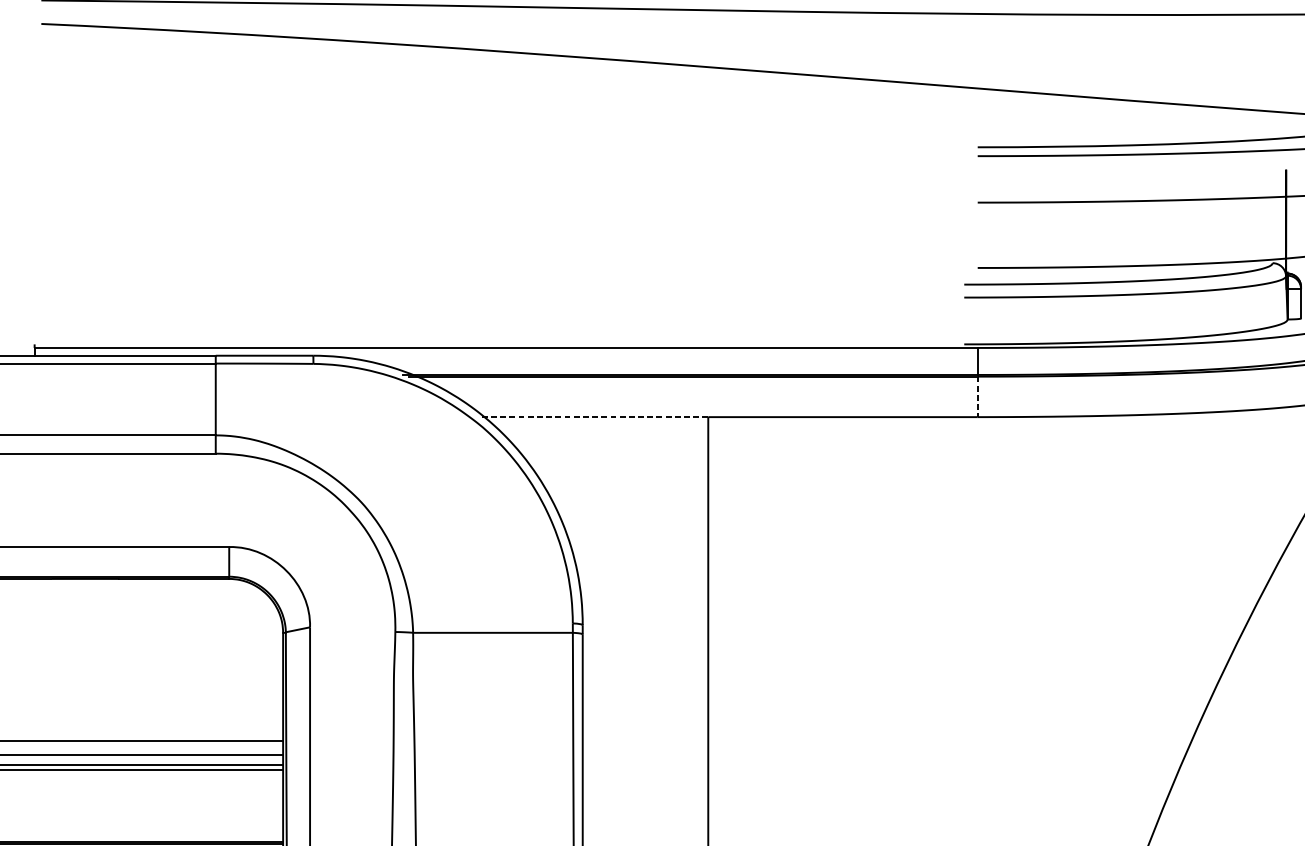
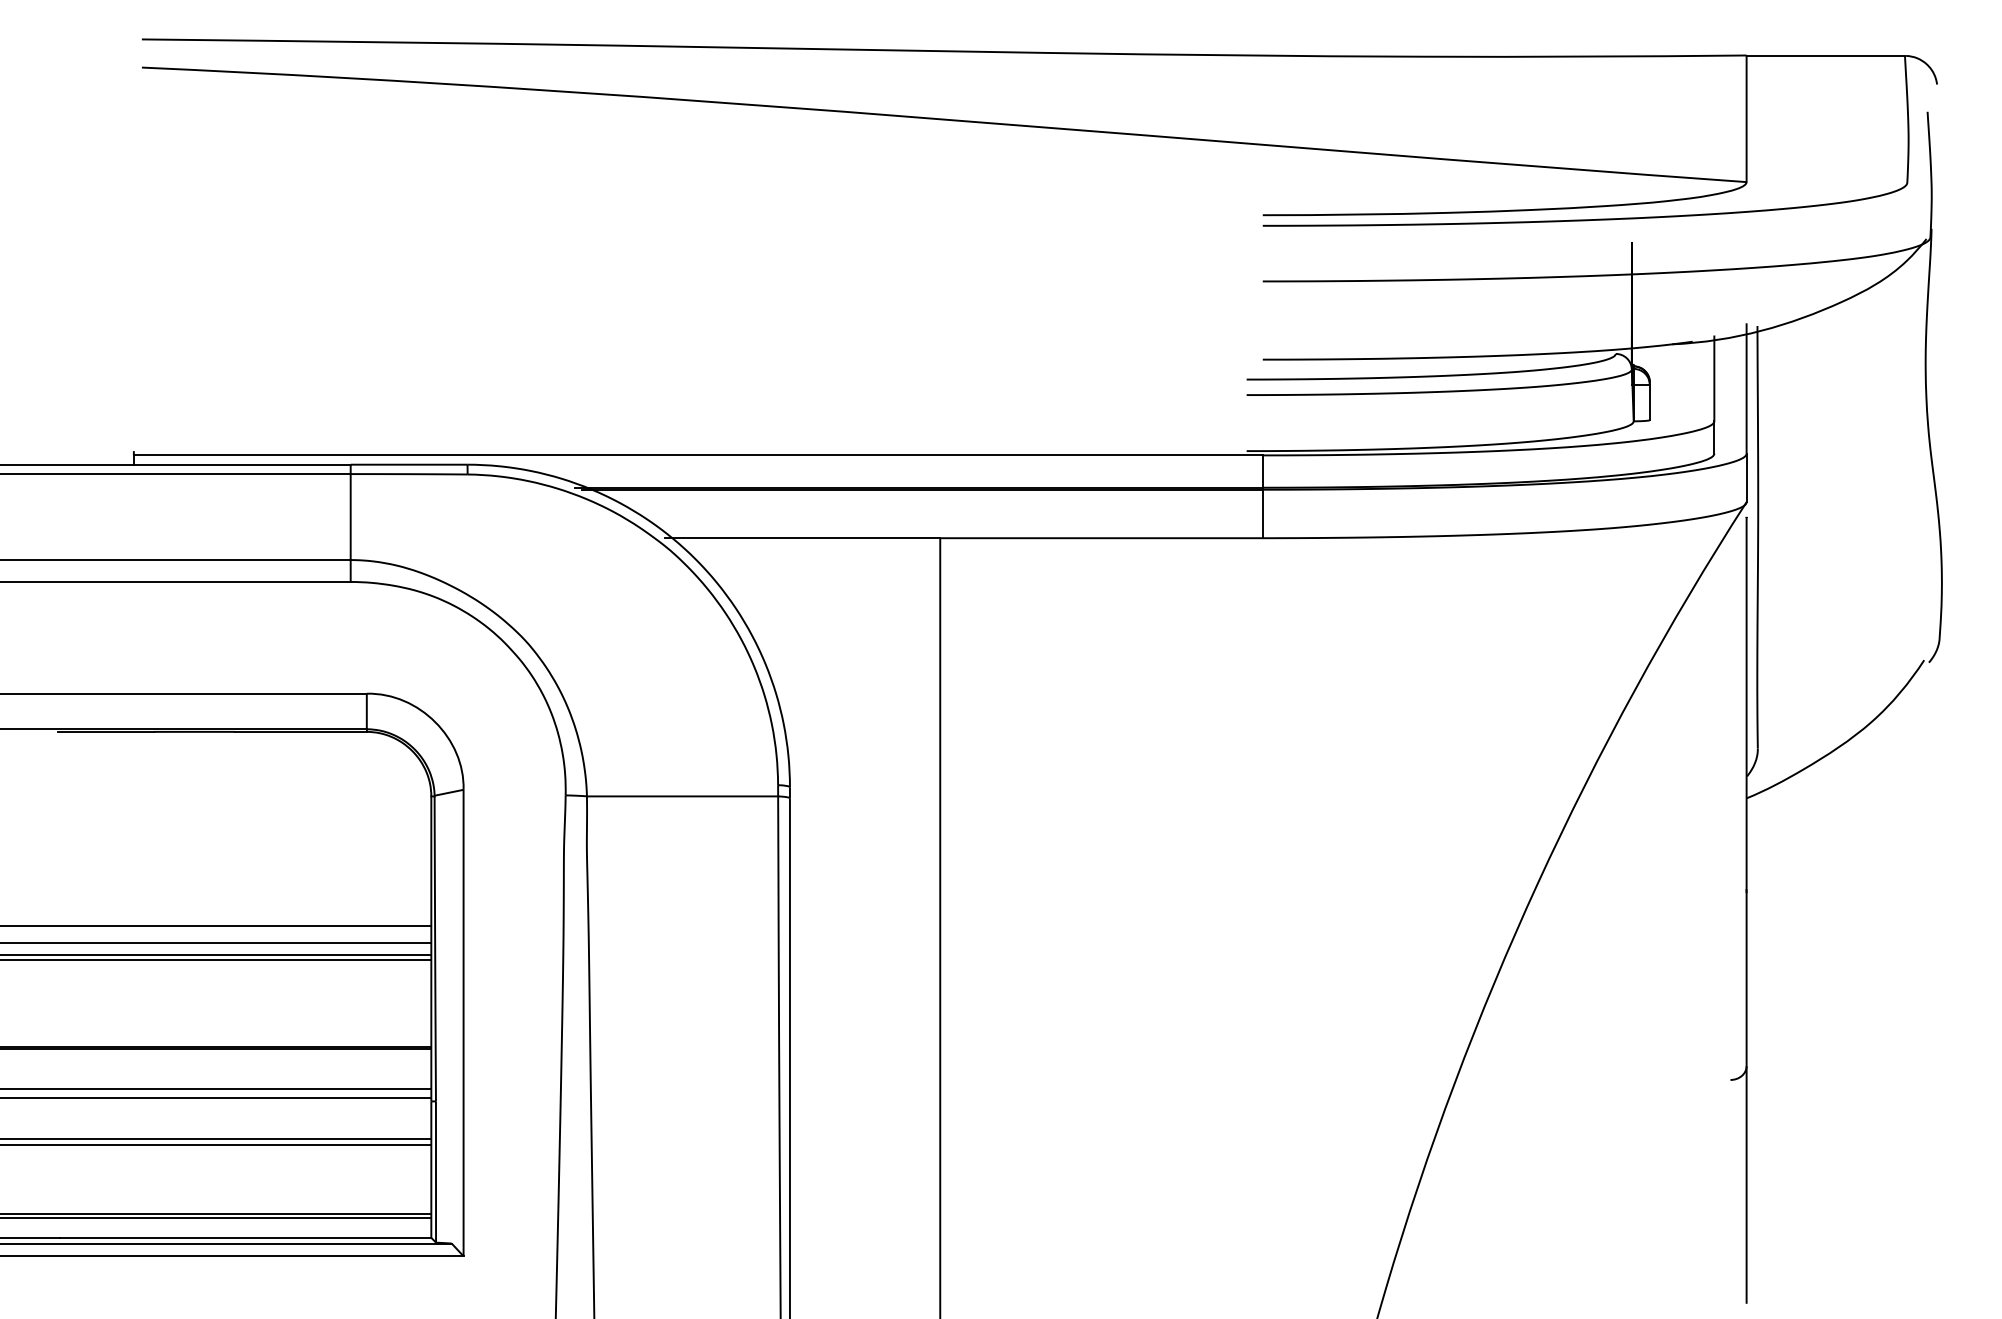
line: (977, 397) -> (1262, 514), dashed -> solid
line: (593, 417) -> (802, 538), dashed -> solid

